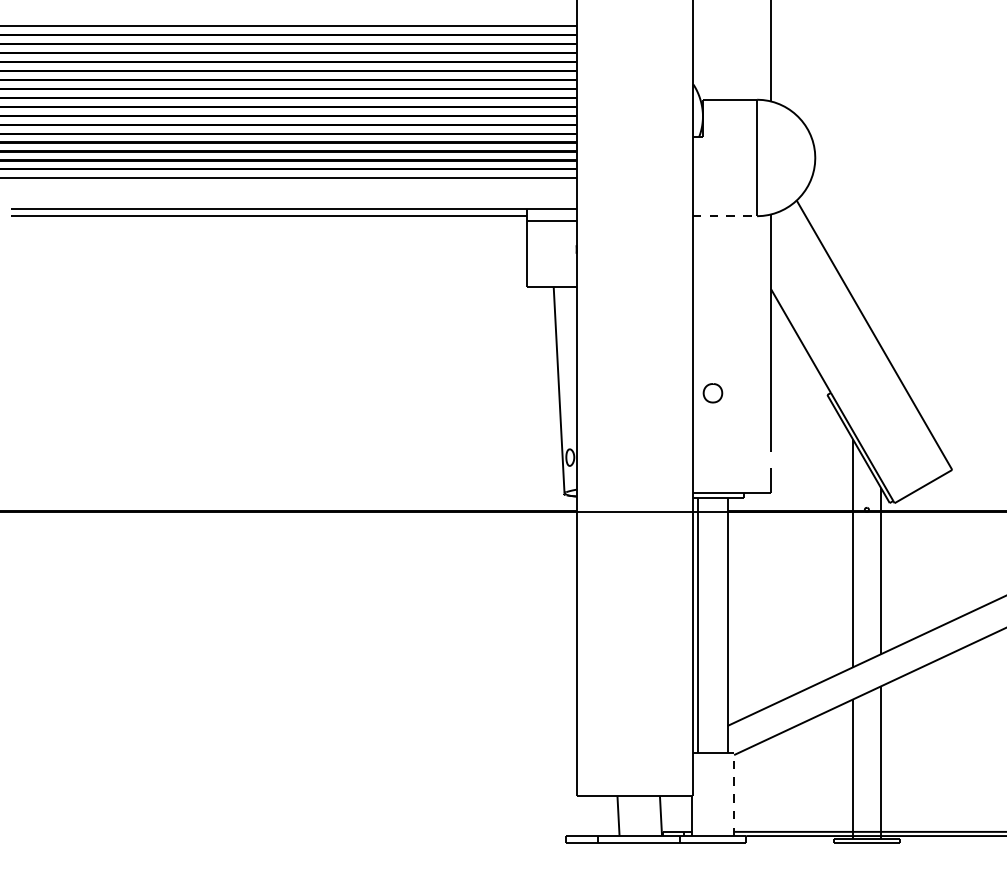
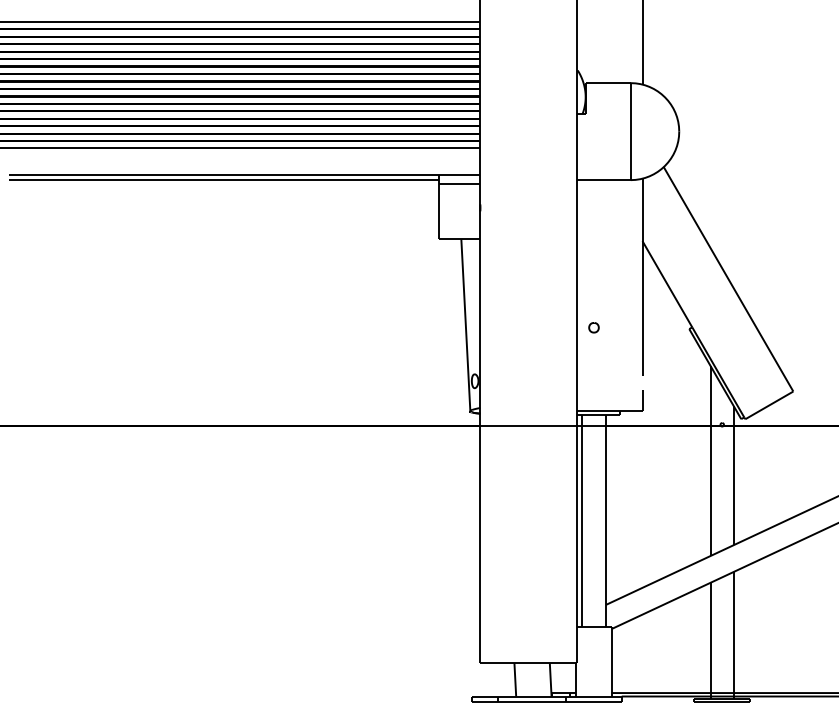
line: (725, 216) -> (604, 180), dashed -> solid
part: (712, 393) -> (593, 327), size x0.62
line: (733, 794) -> (611, 661), dashed -> solid

